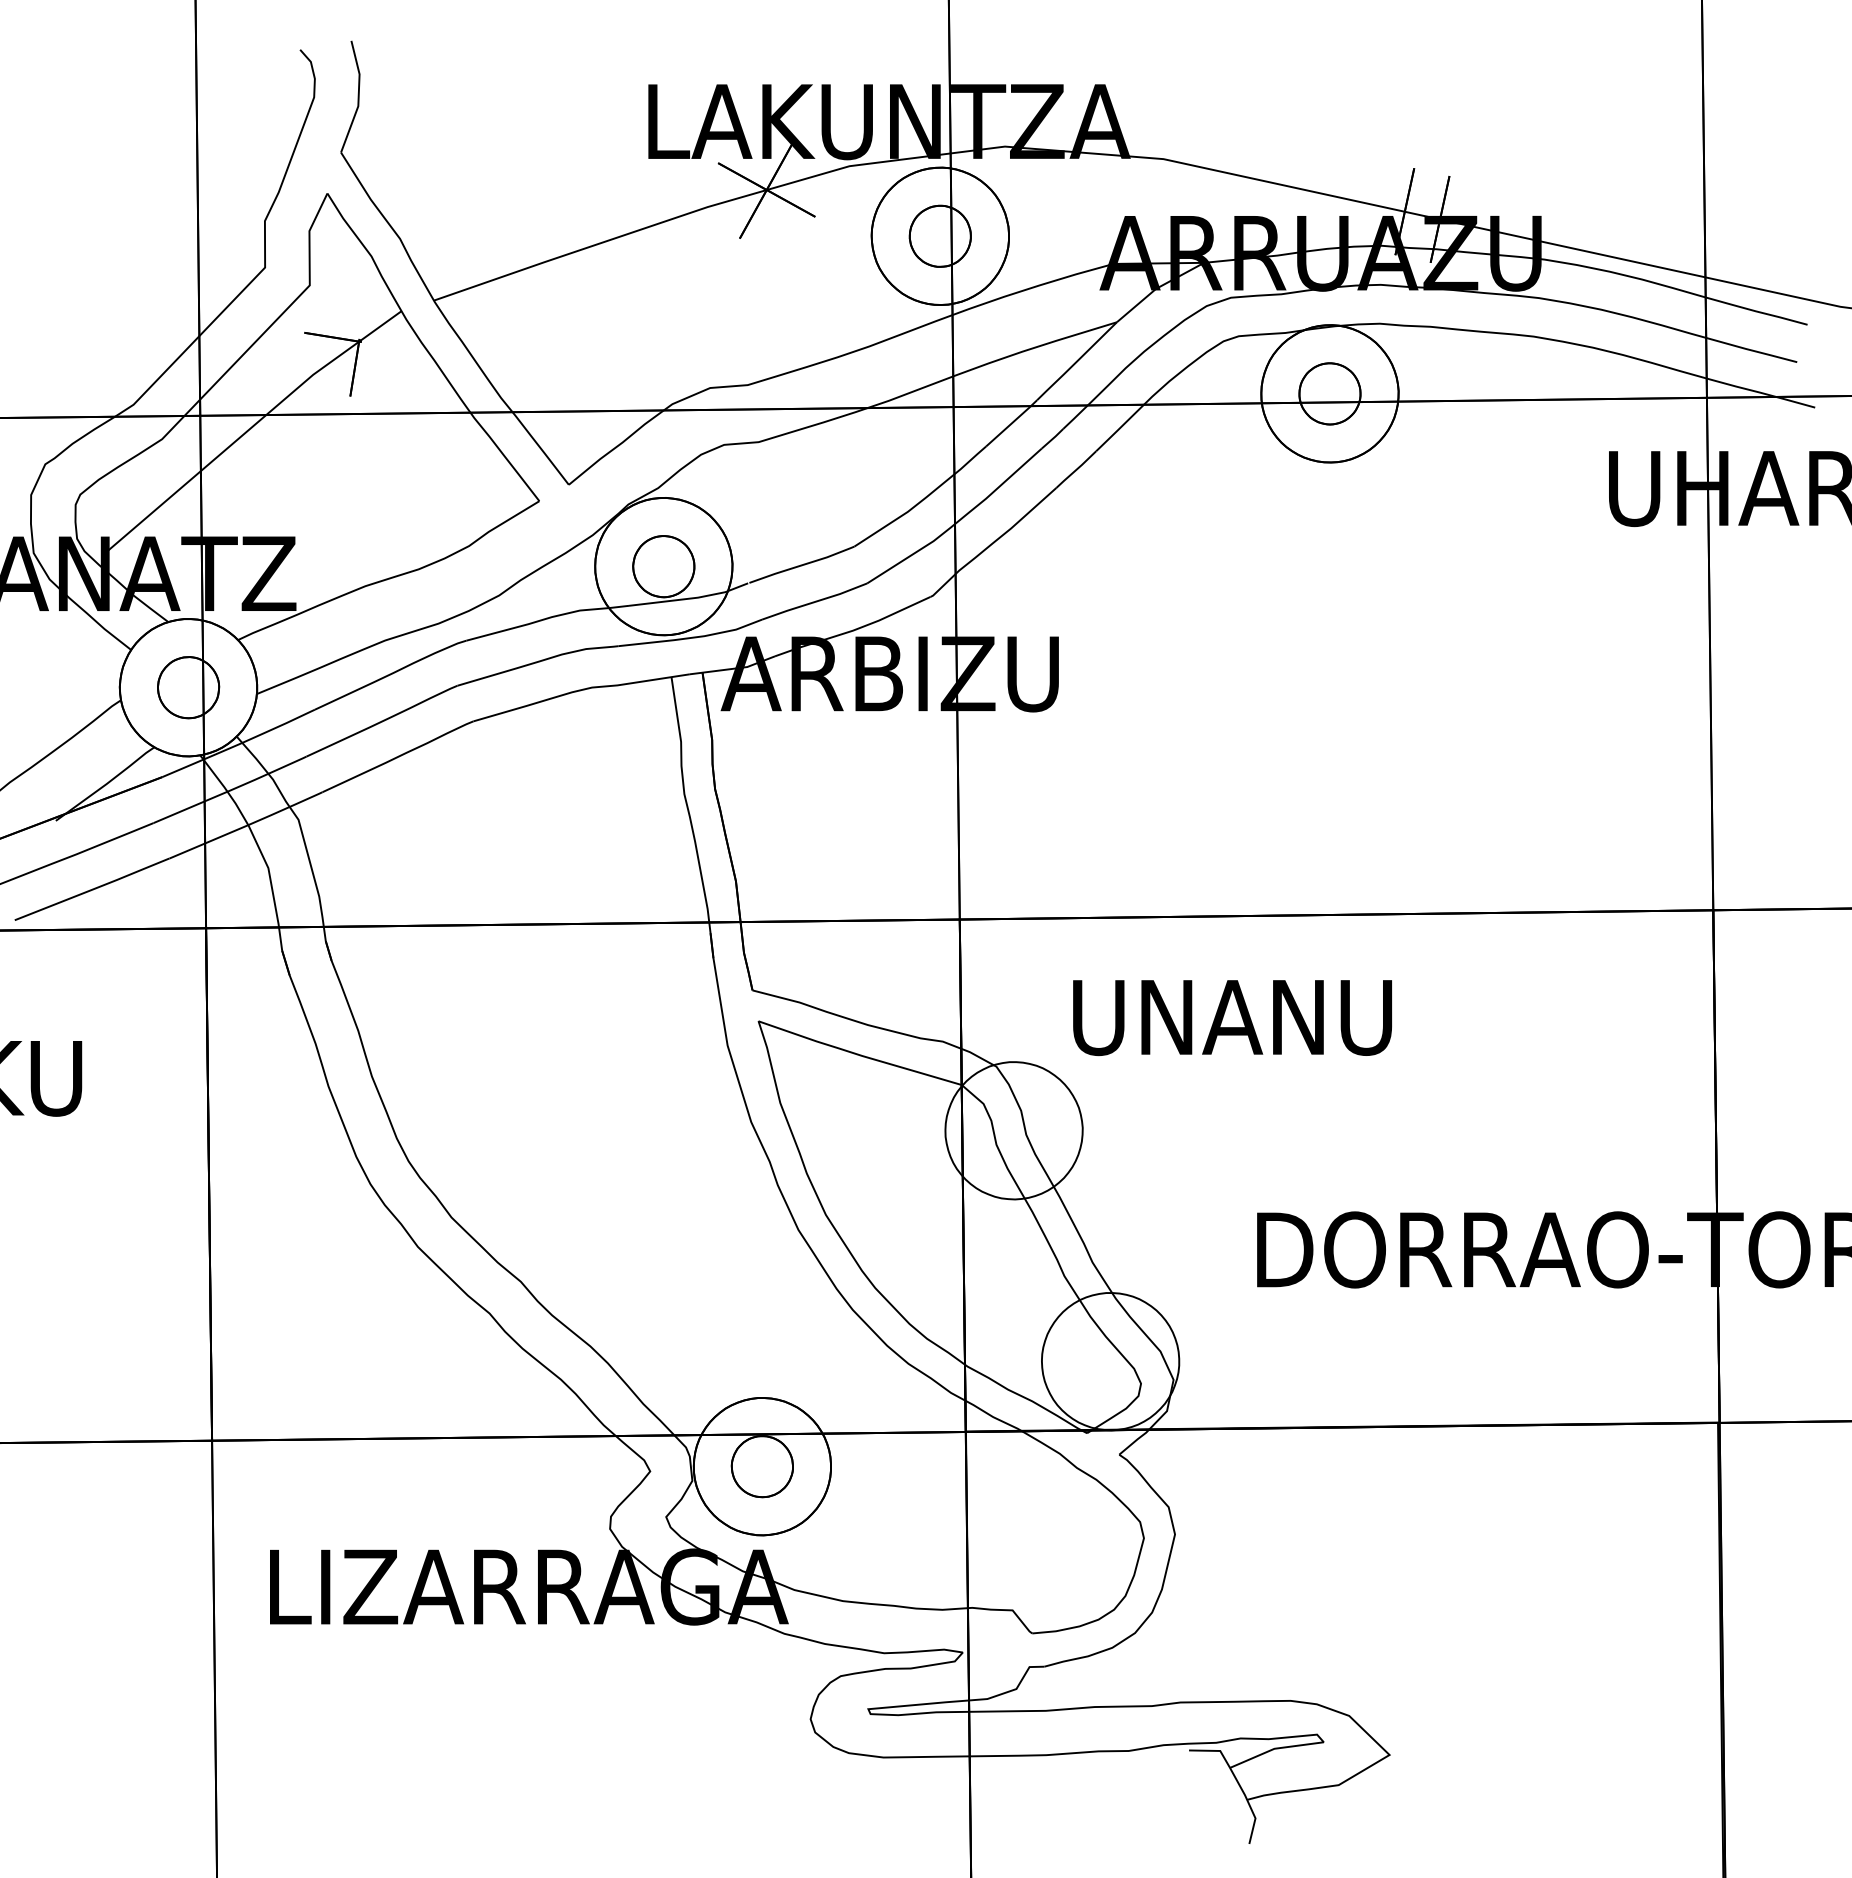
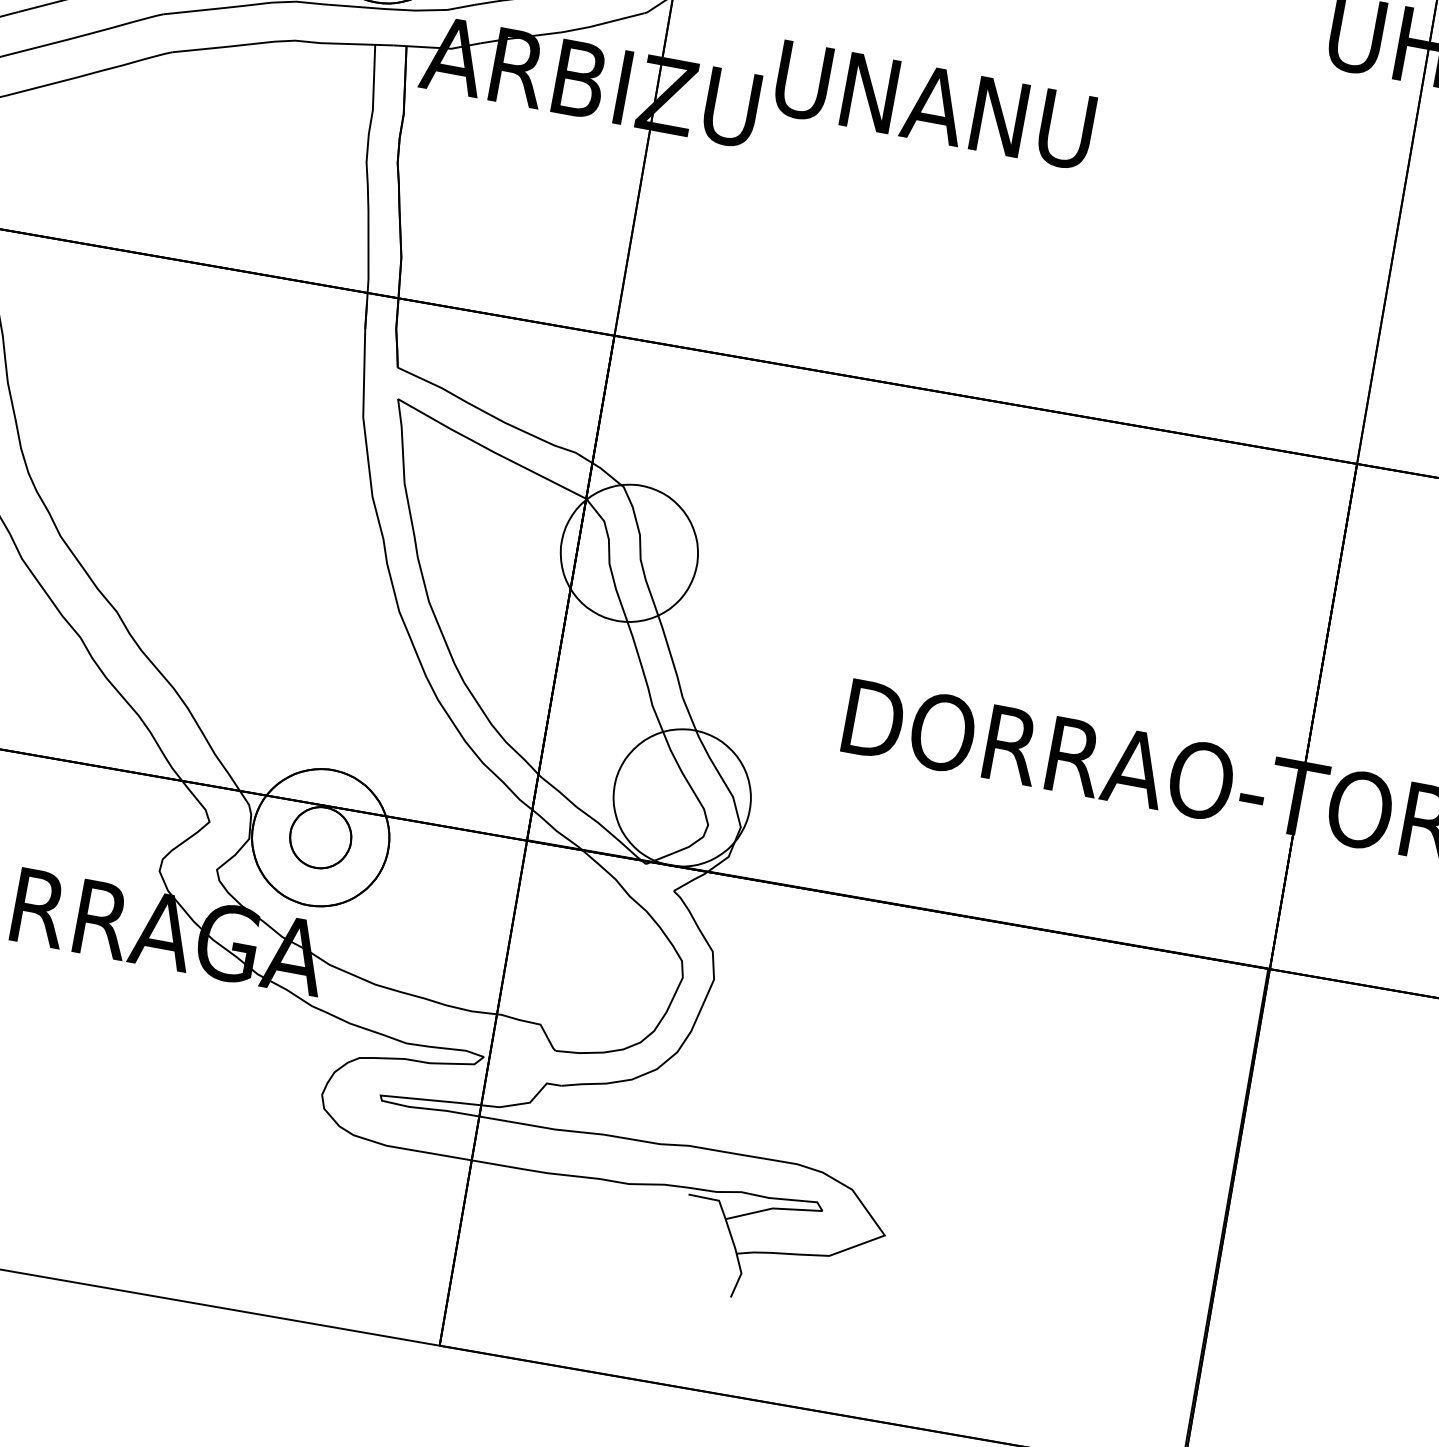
text: (1232, 1018) -> (934, 106), moved

